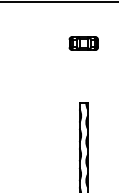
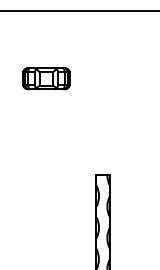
part: (83, 43) -> (46, 78), moved

